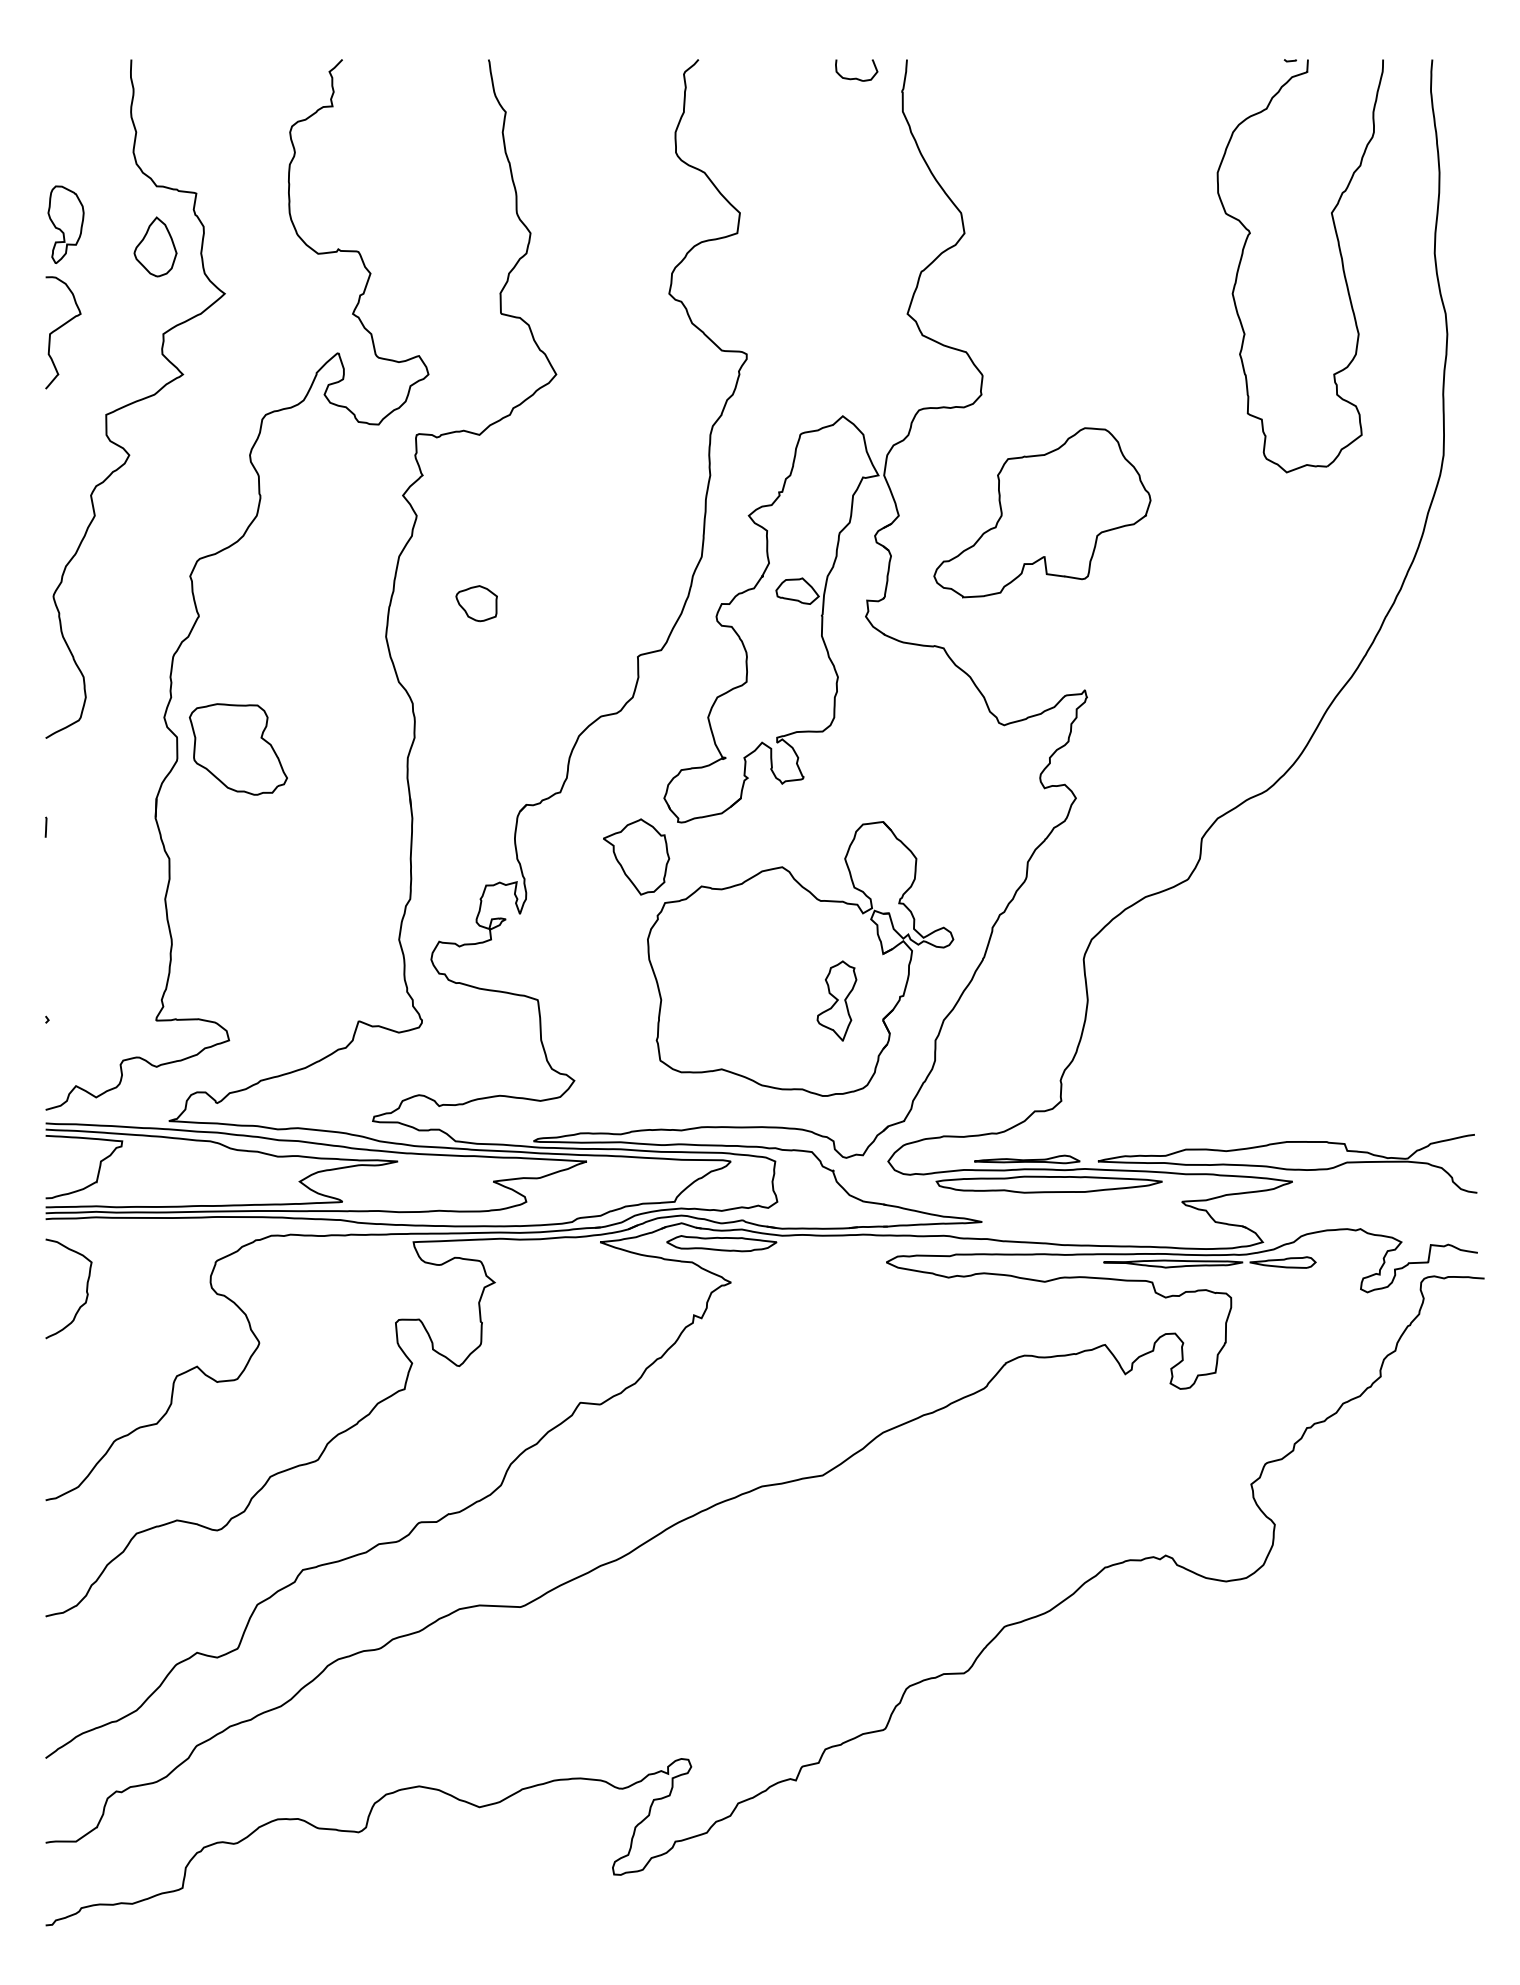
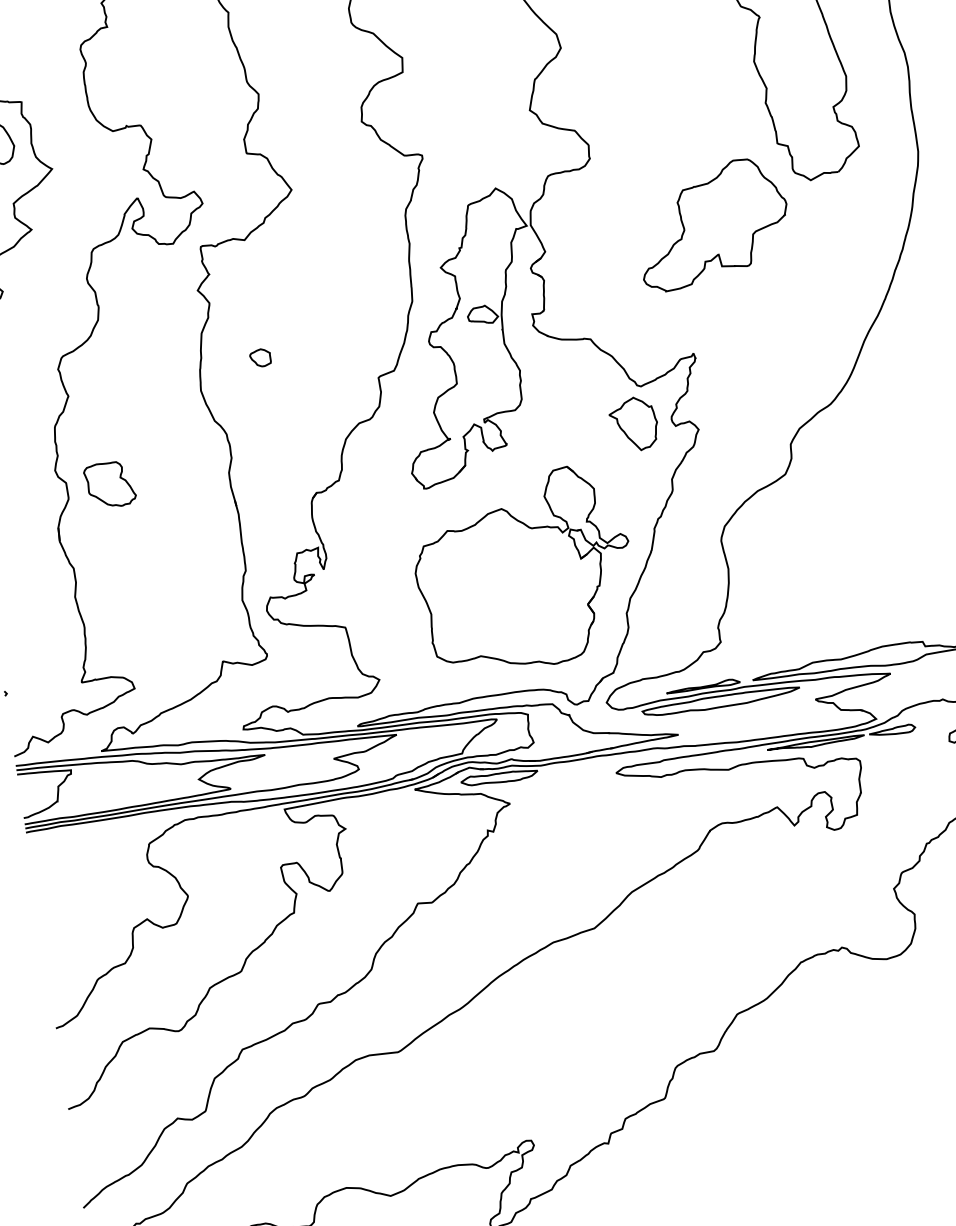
part: (1042, 512) -> (712, 223), moved
part: (476, 603) -> (260, 357), size x0.7
part: (237, 749) -> (109, 485), size x0.7
part: (636, 856) -> (634, 424), moved
part: (836, 1000) -> (553, 596), removed
curve: (86, 1288) -> (61, 876), removed

